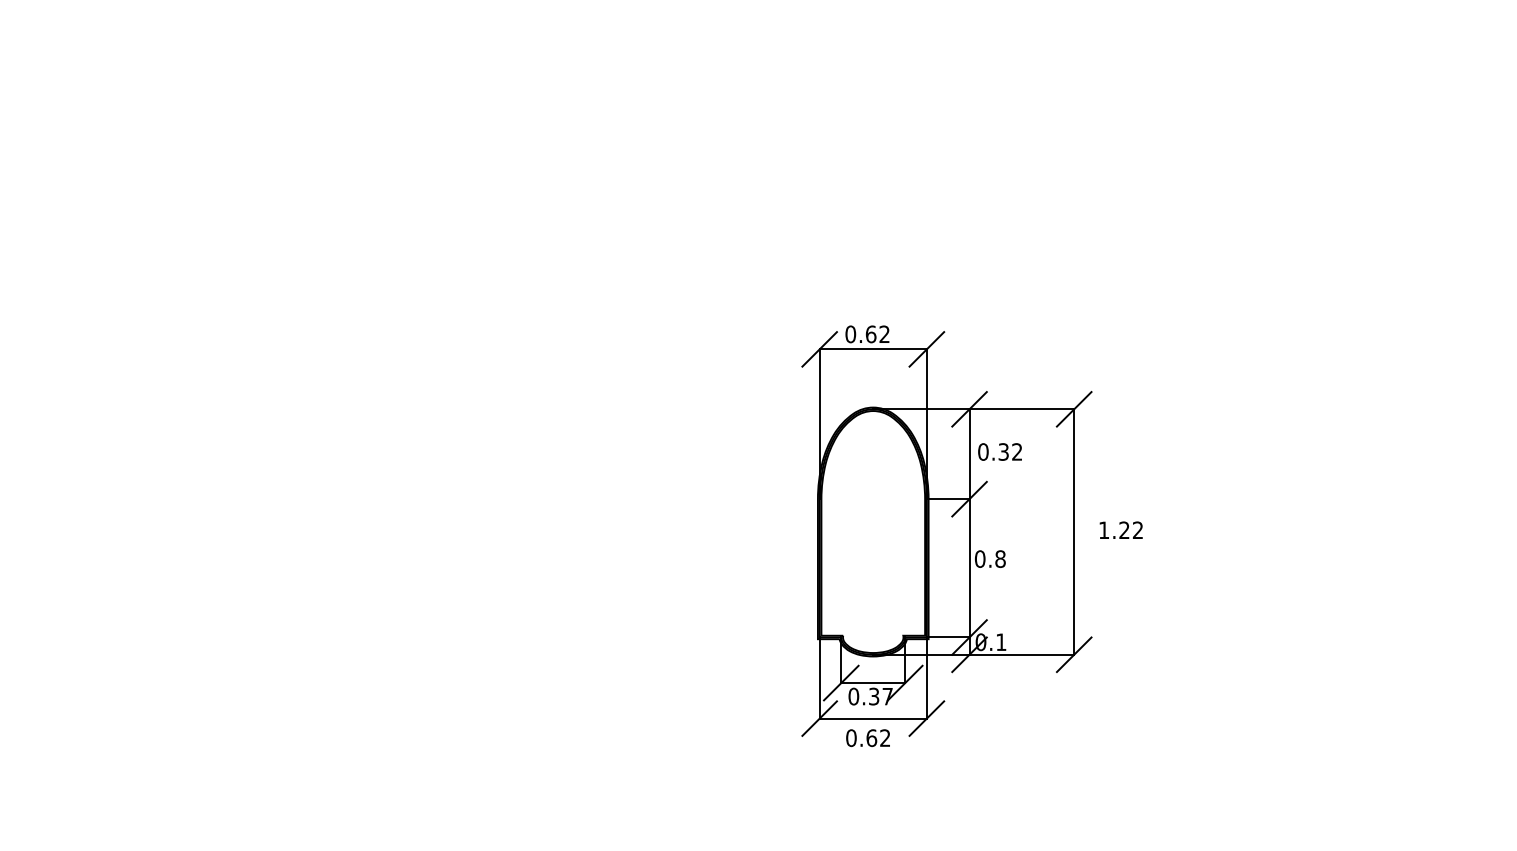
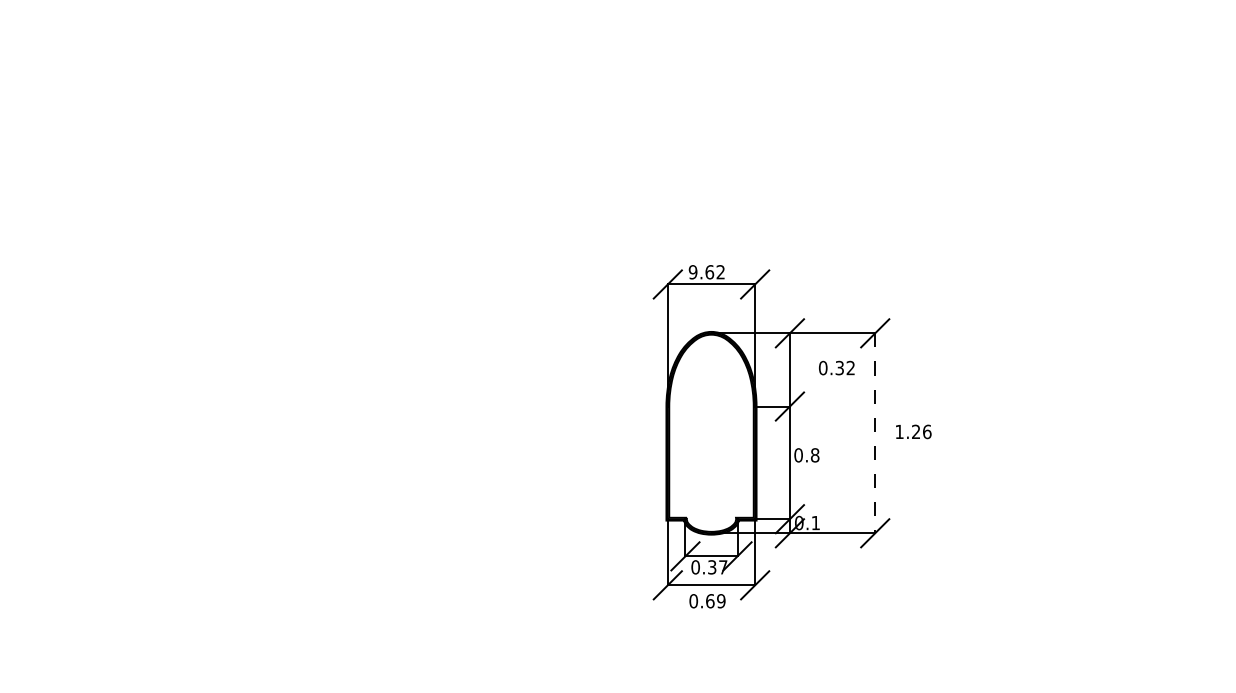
text: (850, 334) -> (692, 272), 0.62 -> 9.62
text: (999, 451) -> (836, 367), moved
text: (1137, 530) -> (926, 432), 1.22 -> 1.26
line: (1074, 532) -> (875, 433), solid -> dashed
text: (885, 738) -> (721, 601), 0.62 -> 0.69

